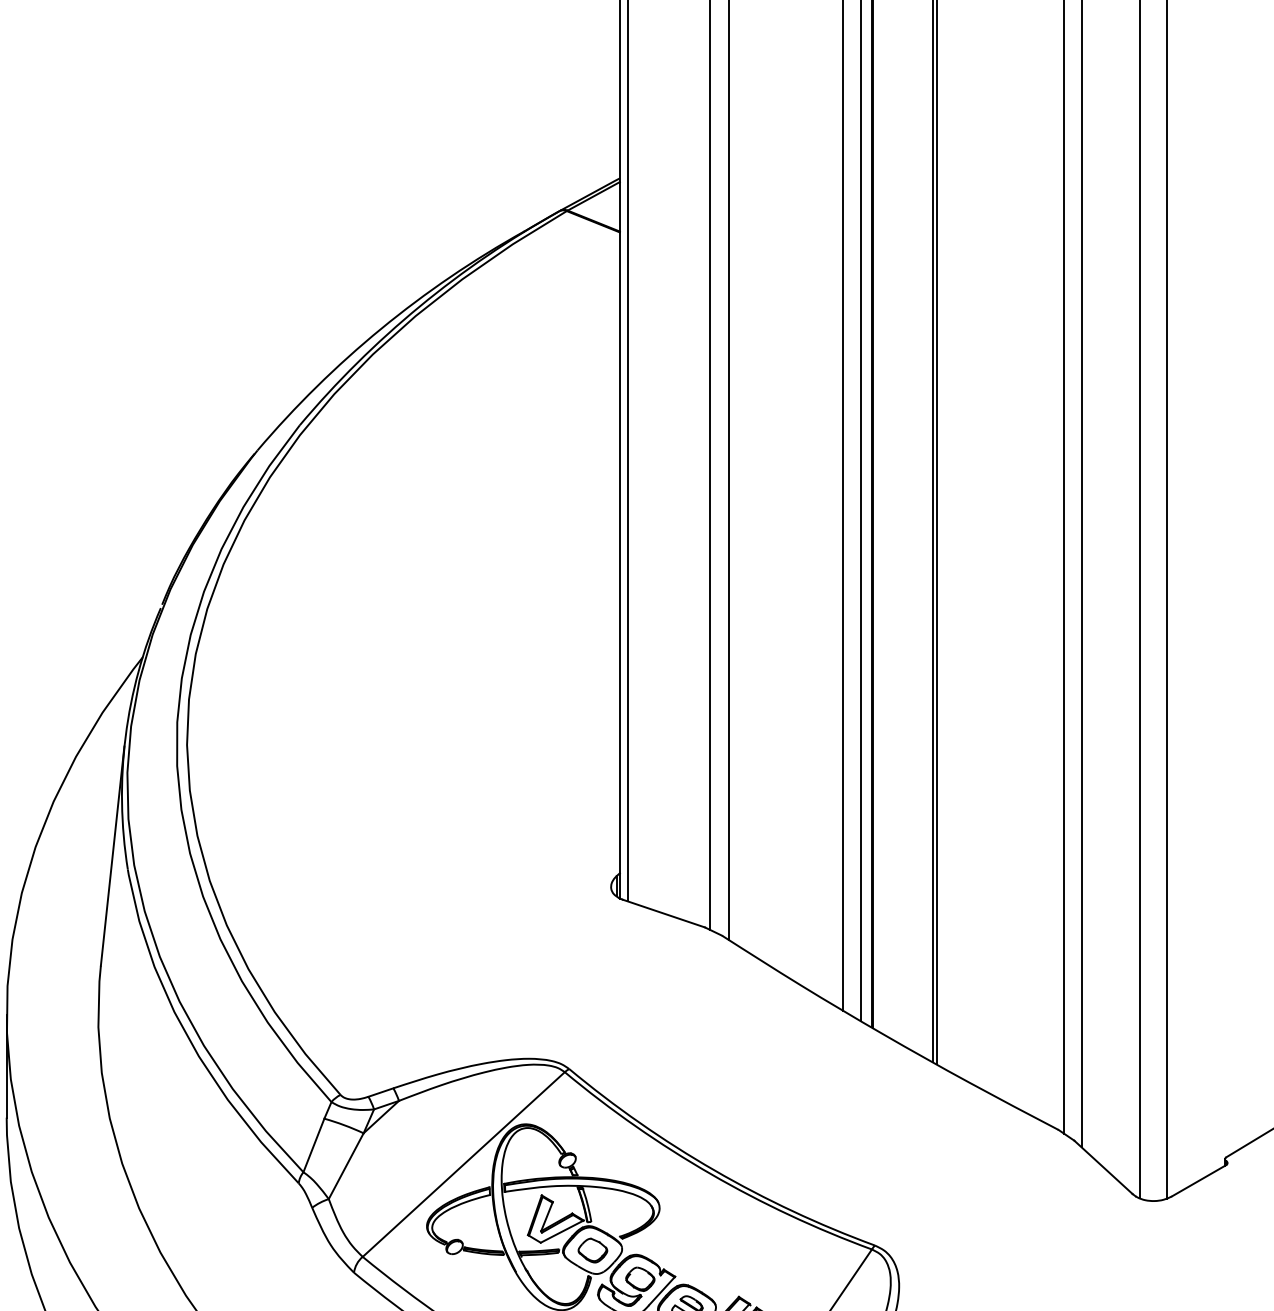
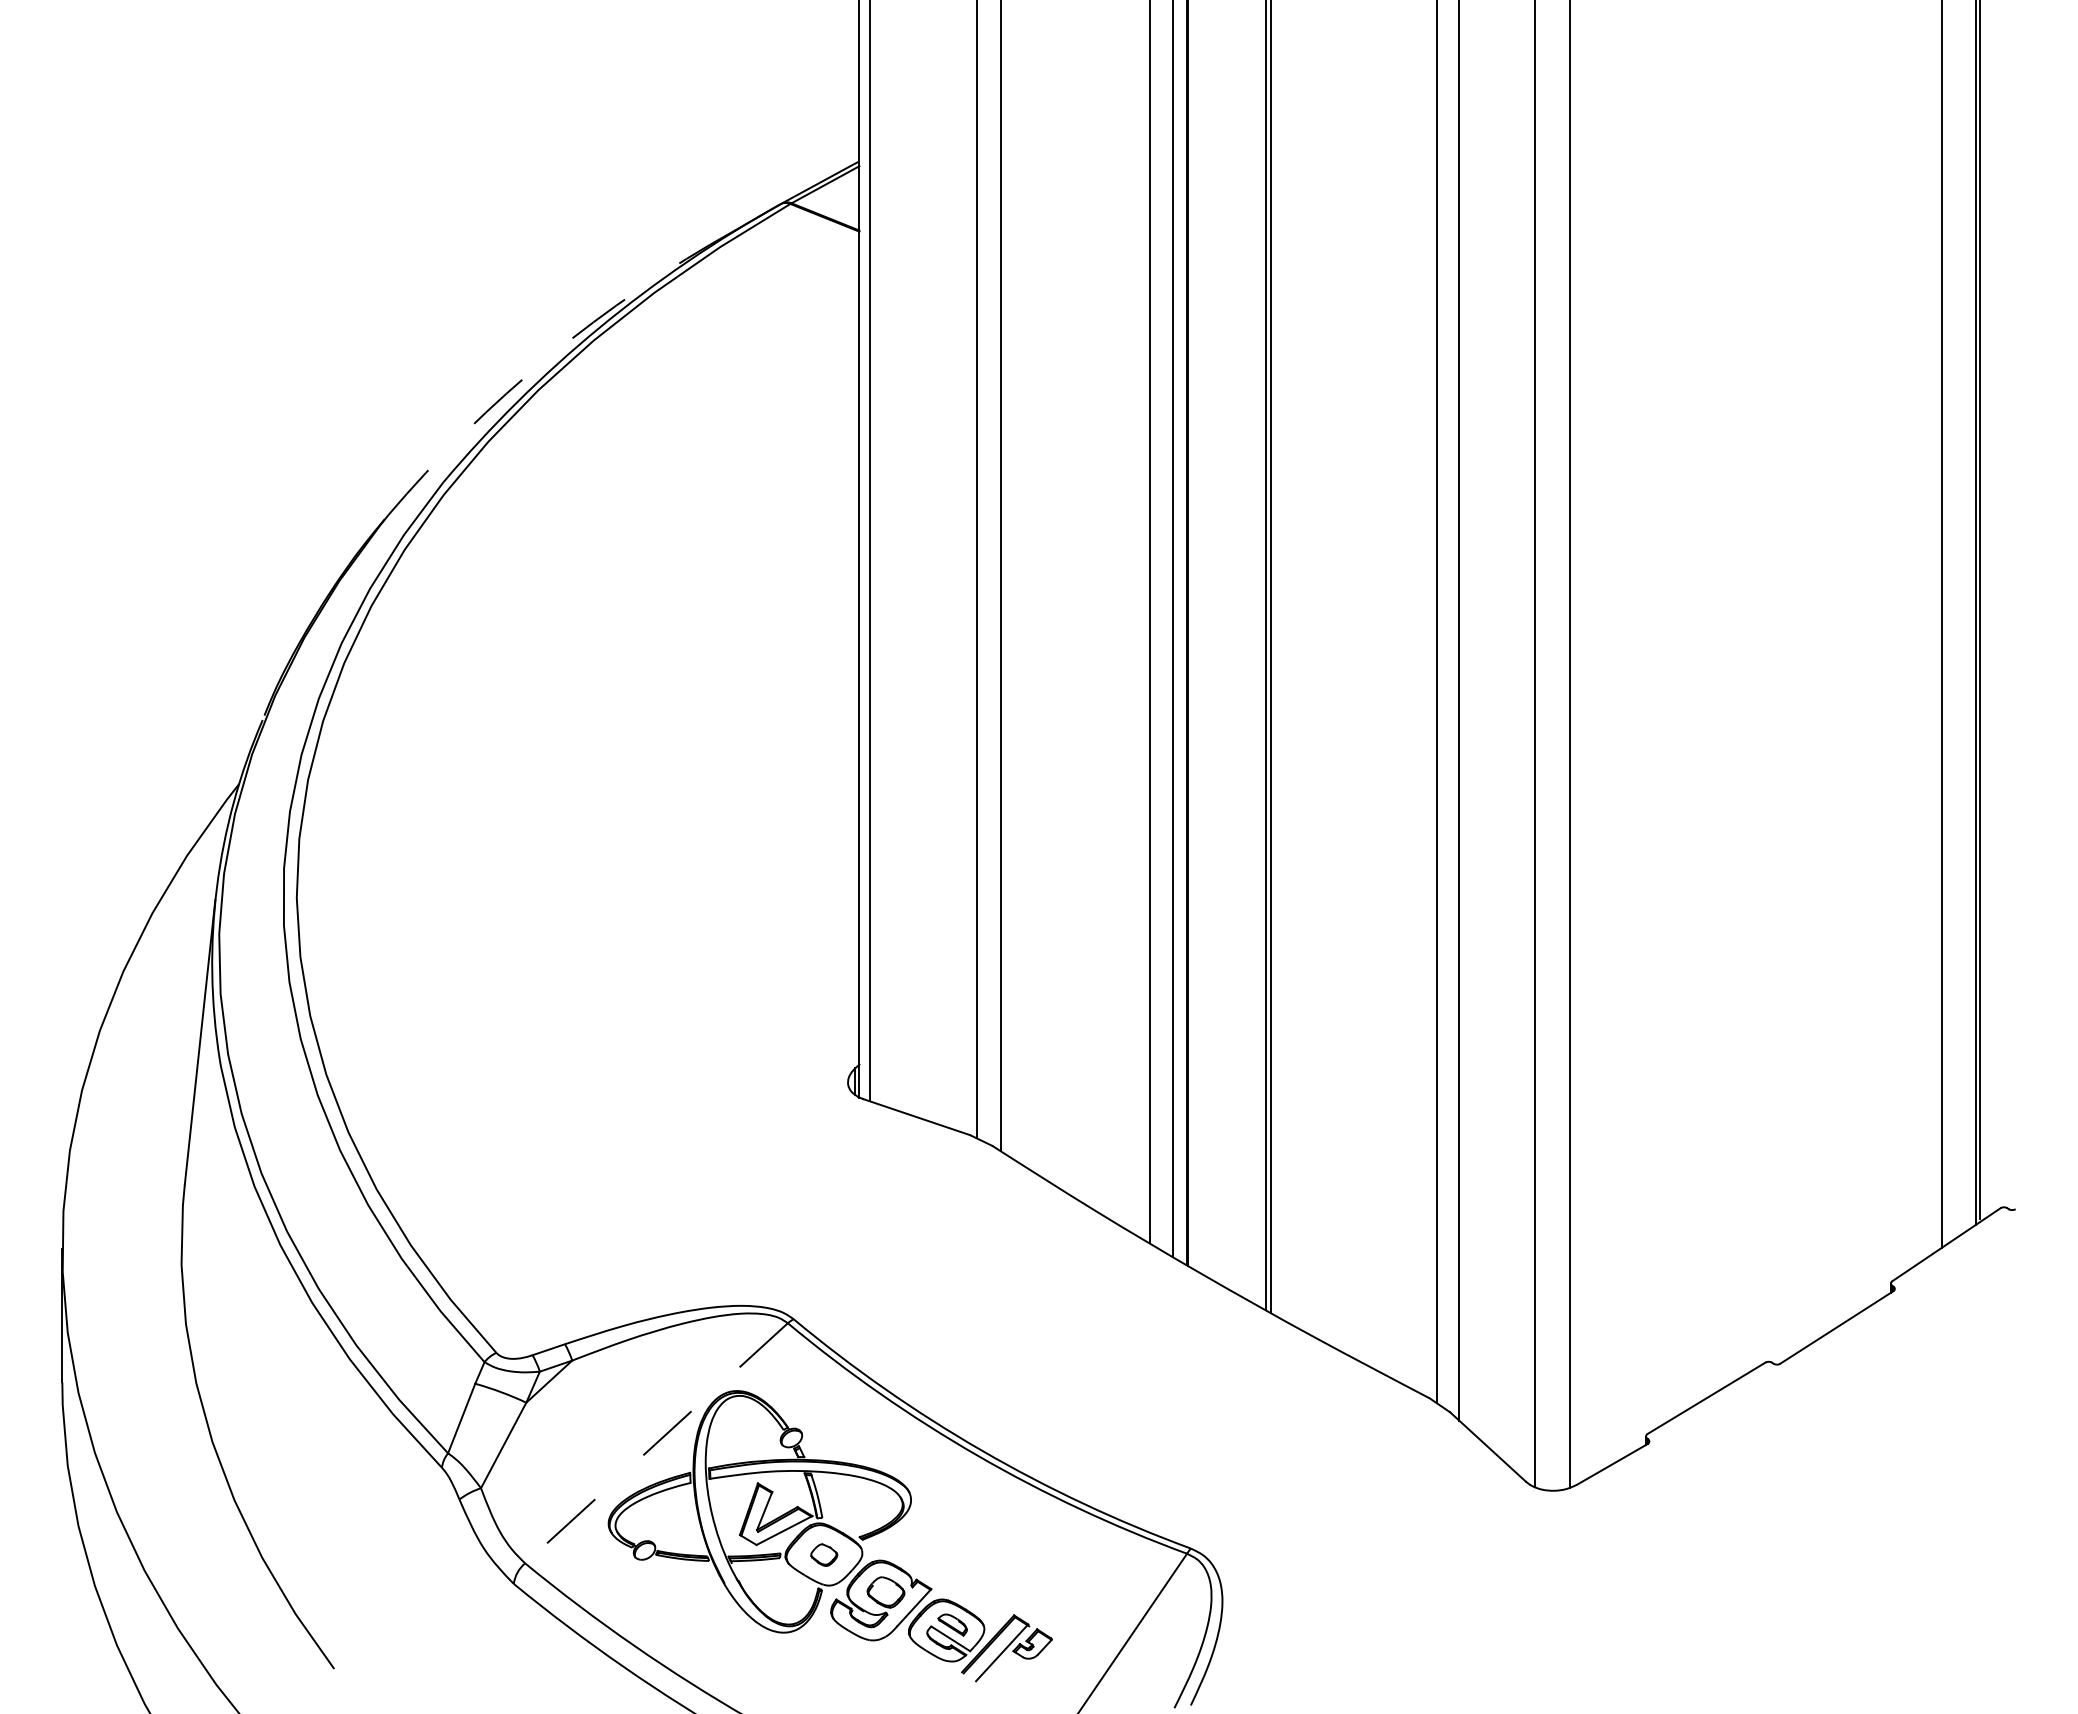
arc: (381, 329) -> (549, 357), solid -> dashed
line: (463, 1164) -> (656, 1443), solid -> dashed
part: (592, 1250) -> (823, 1554), size x0.7

